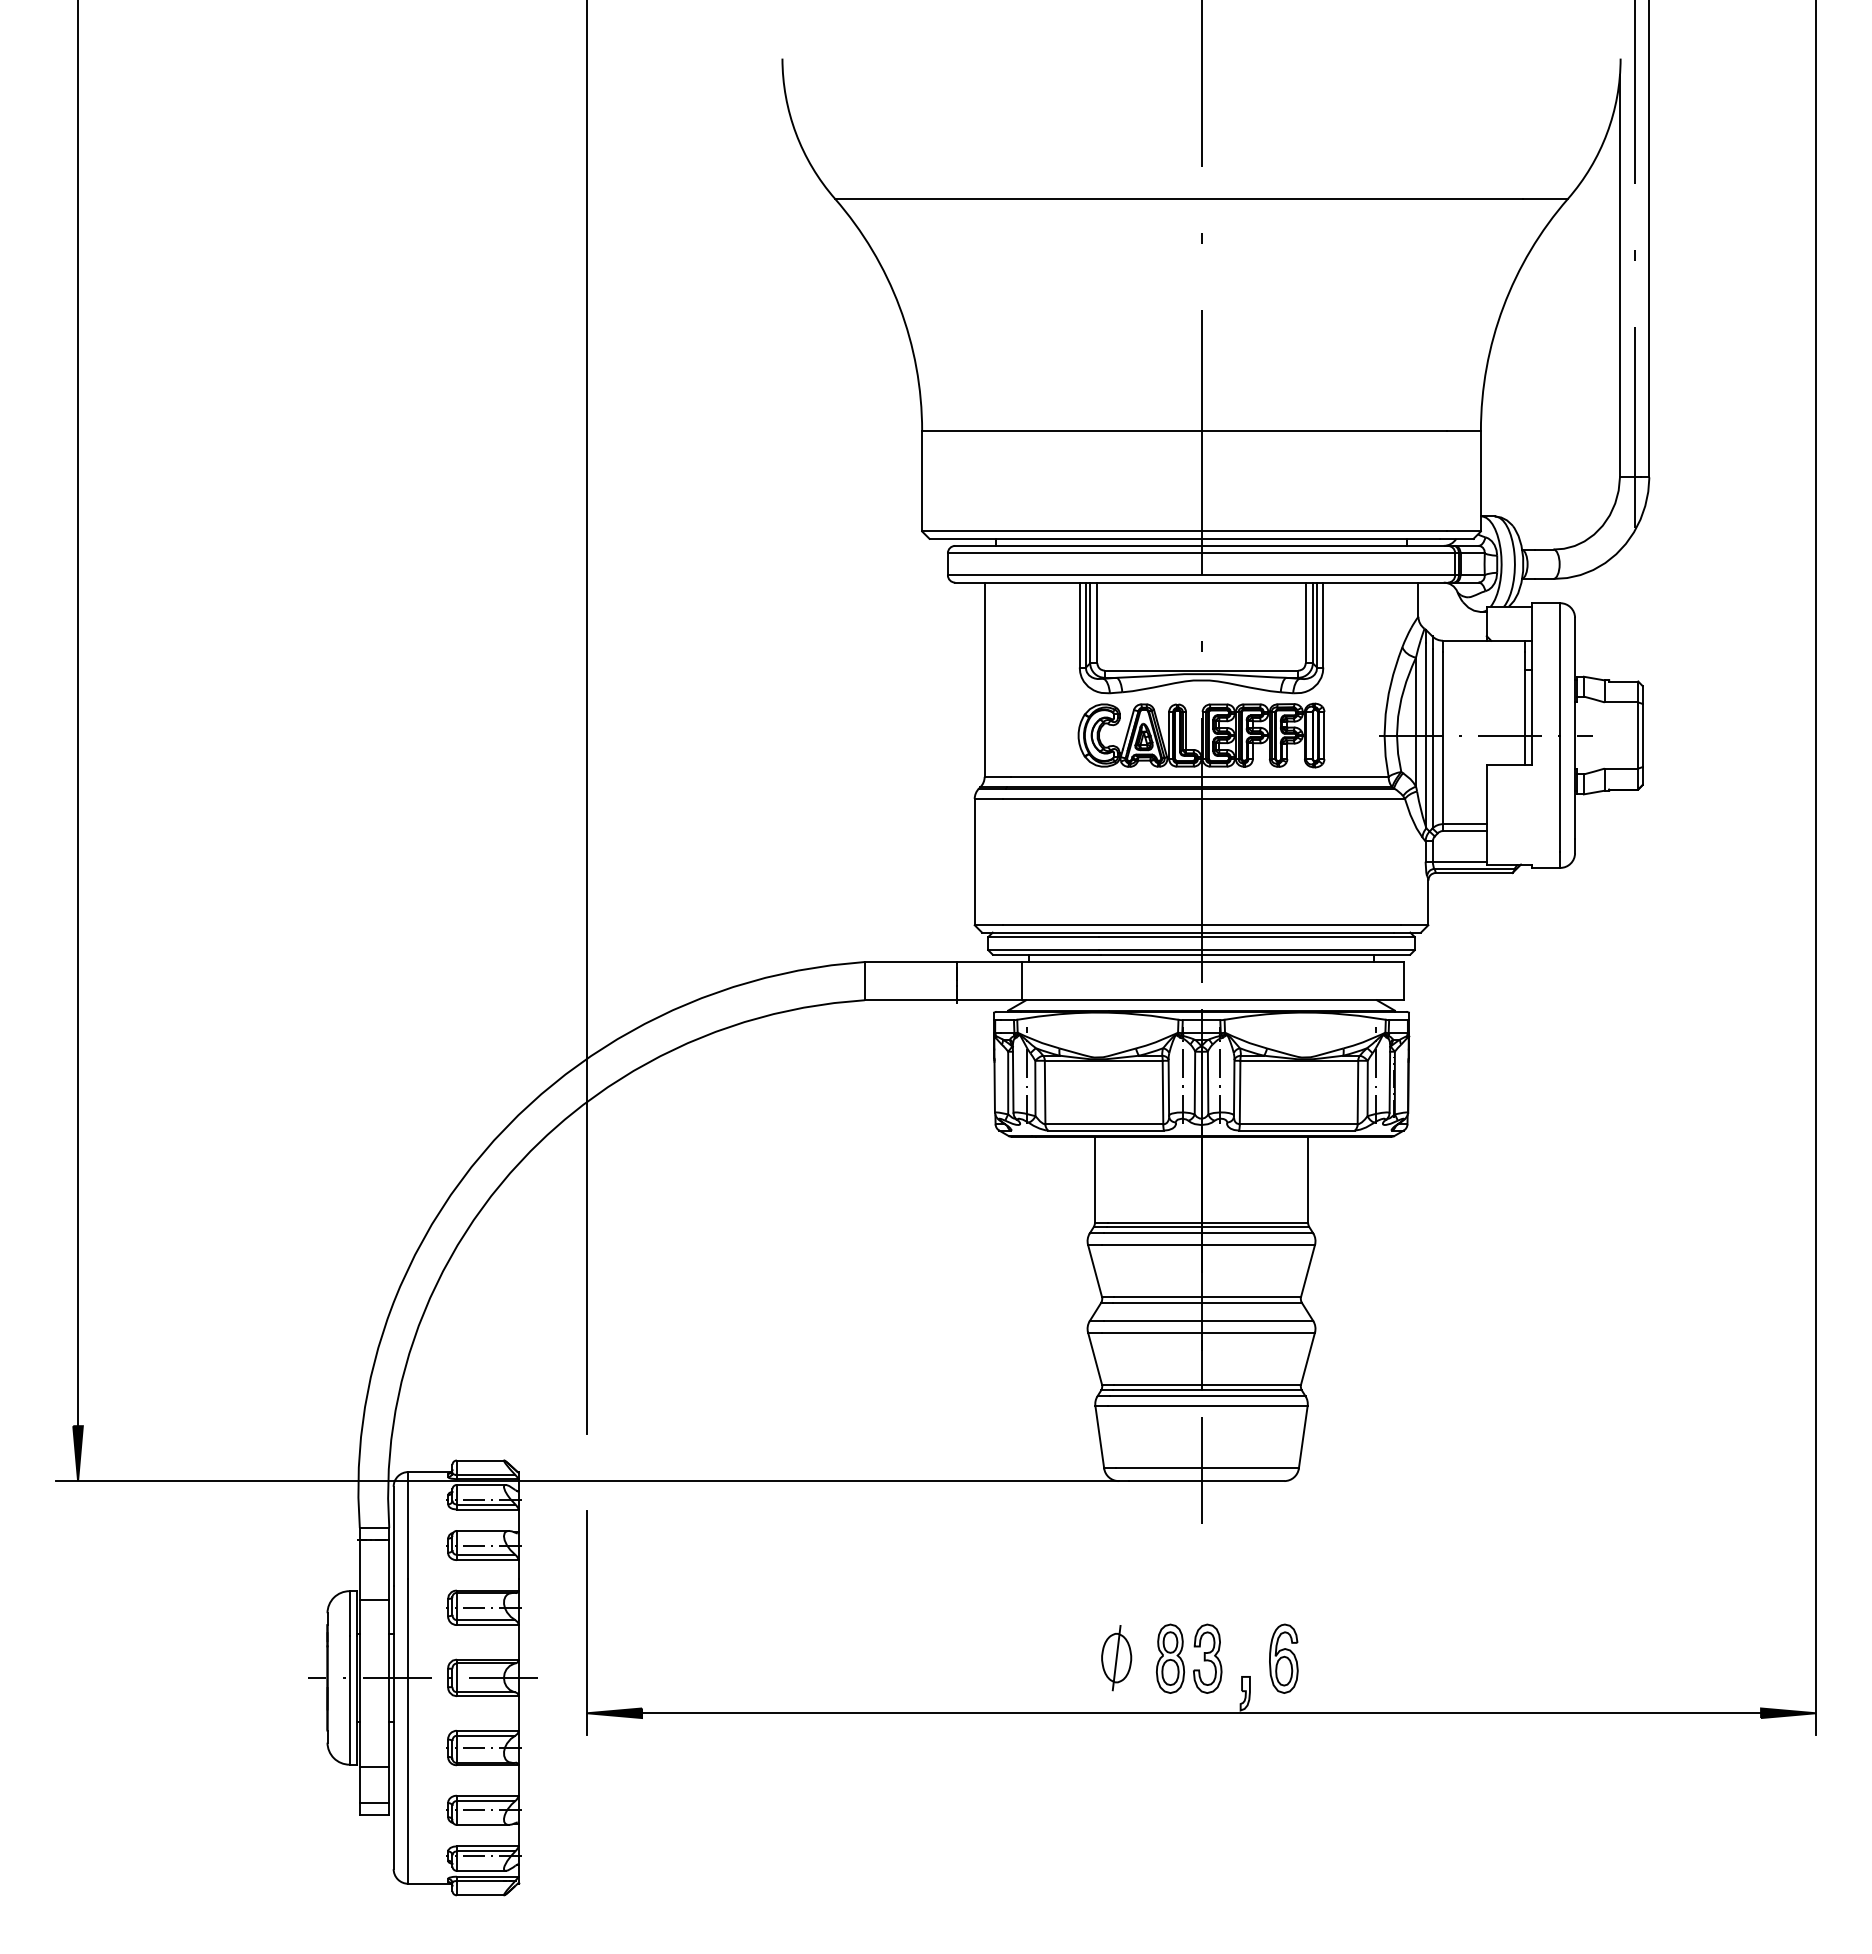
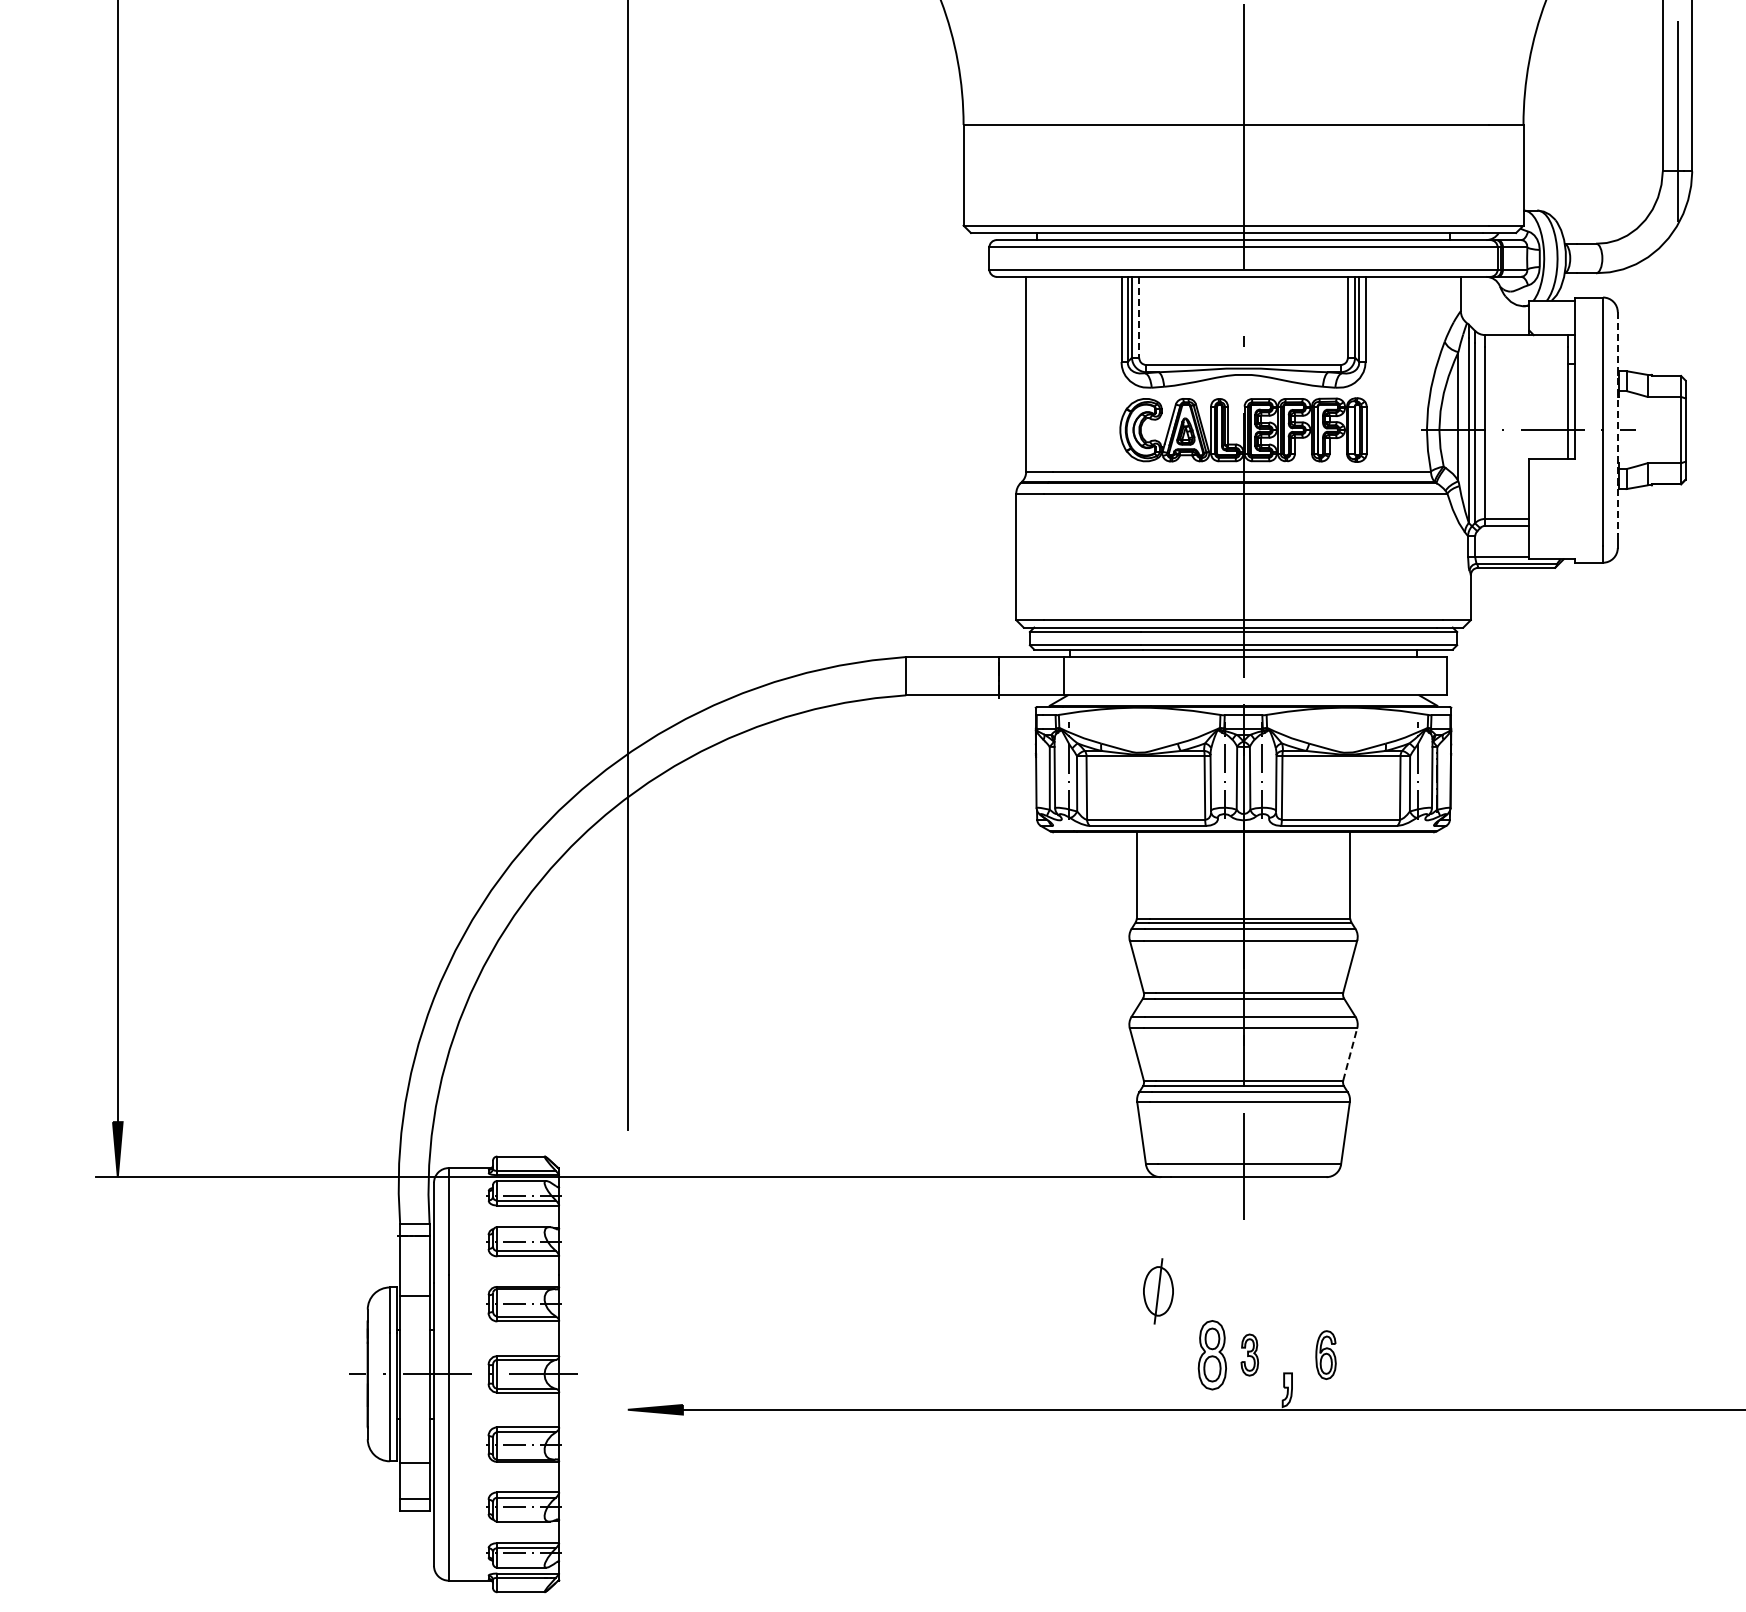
line: (1097, 623) -> (1139, 317), solid -> dashed
line: (1575, 728) -> (1618, 423), solid -> dashed
line: (1308, 1358) -> (1350, 1054), solid -> dashed
line: (587, 1622) -> (628, 1318), removed
part: (1116, 1658) -> (1158, 1291), moved
part: (1207, 1658) -> (1249, 1354), size x0.6
part: (1283, 1658) -> (1325, 1354), size x0.7

